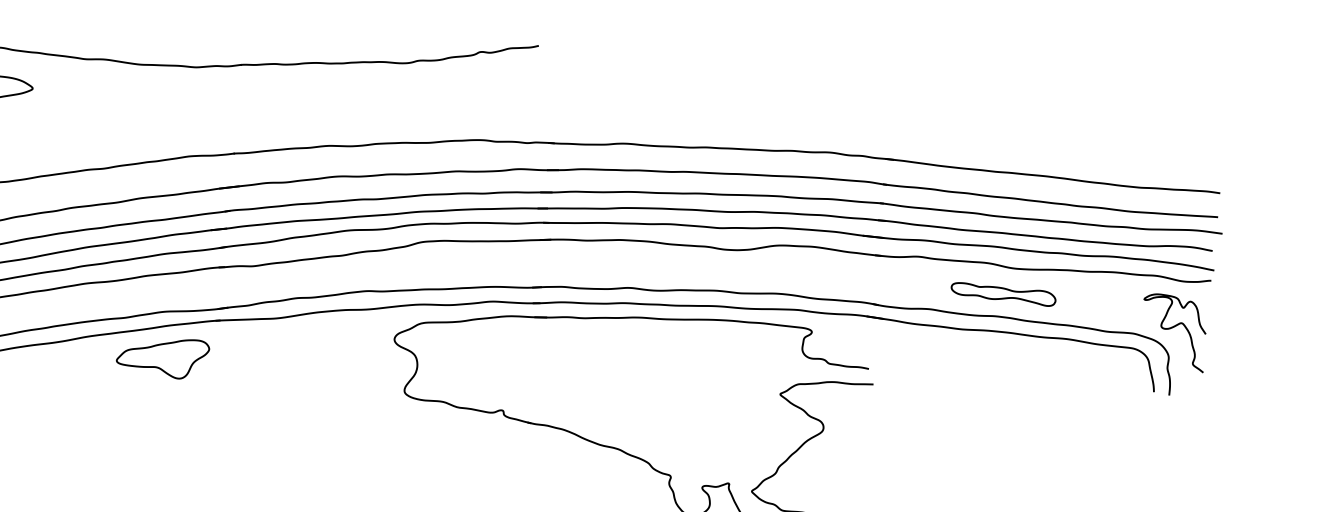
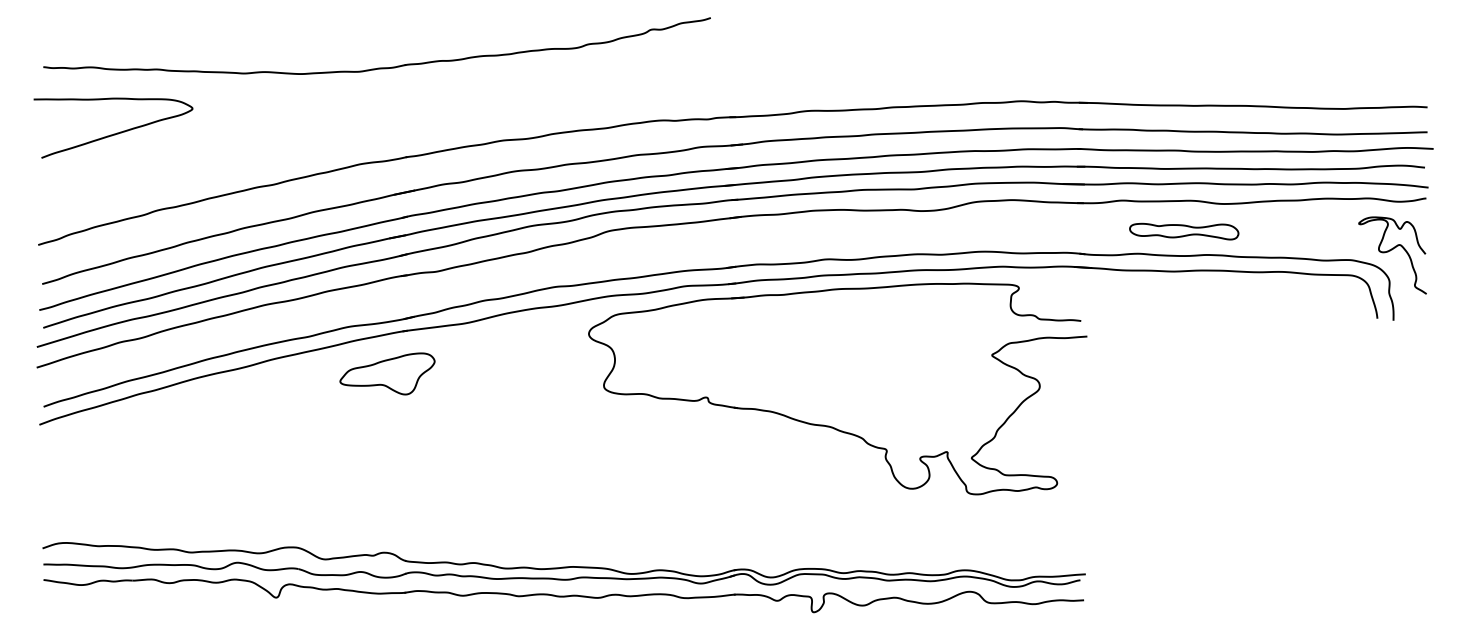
part: (1003, 294) -> (1184, 231), moved
part: (162, 356) -> (387, 373), moved

